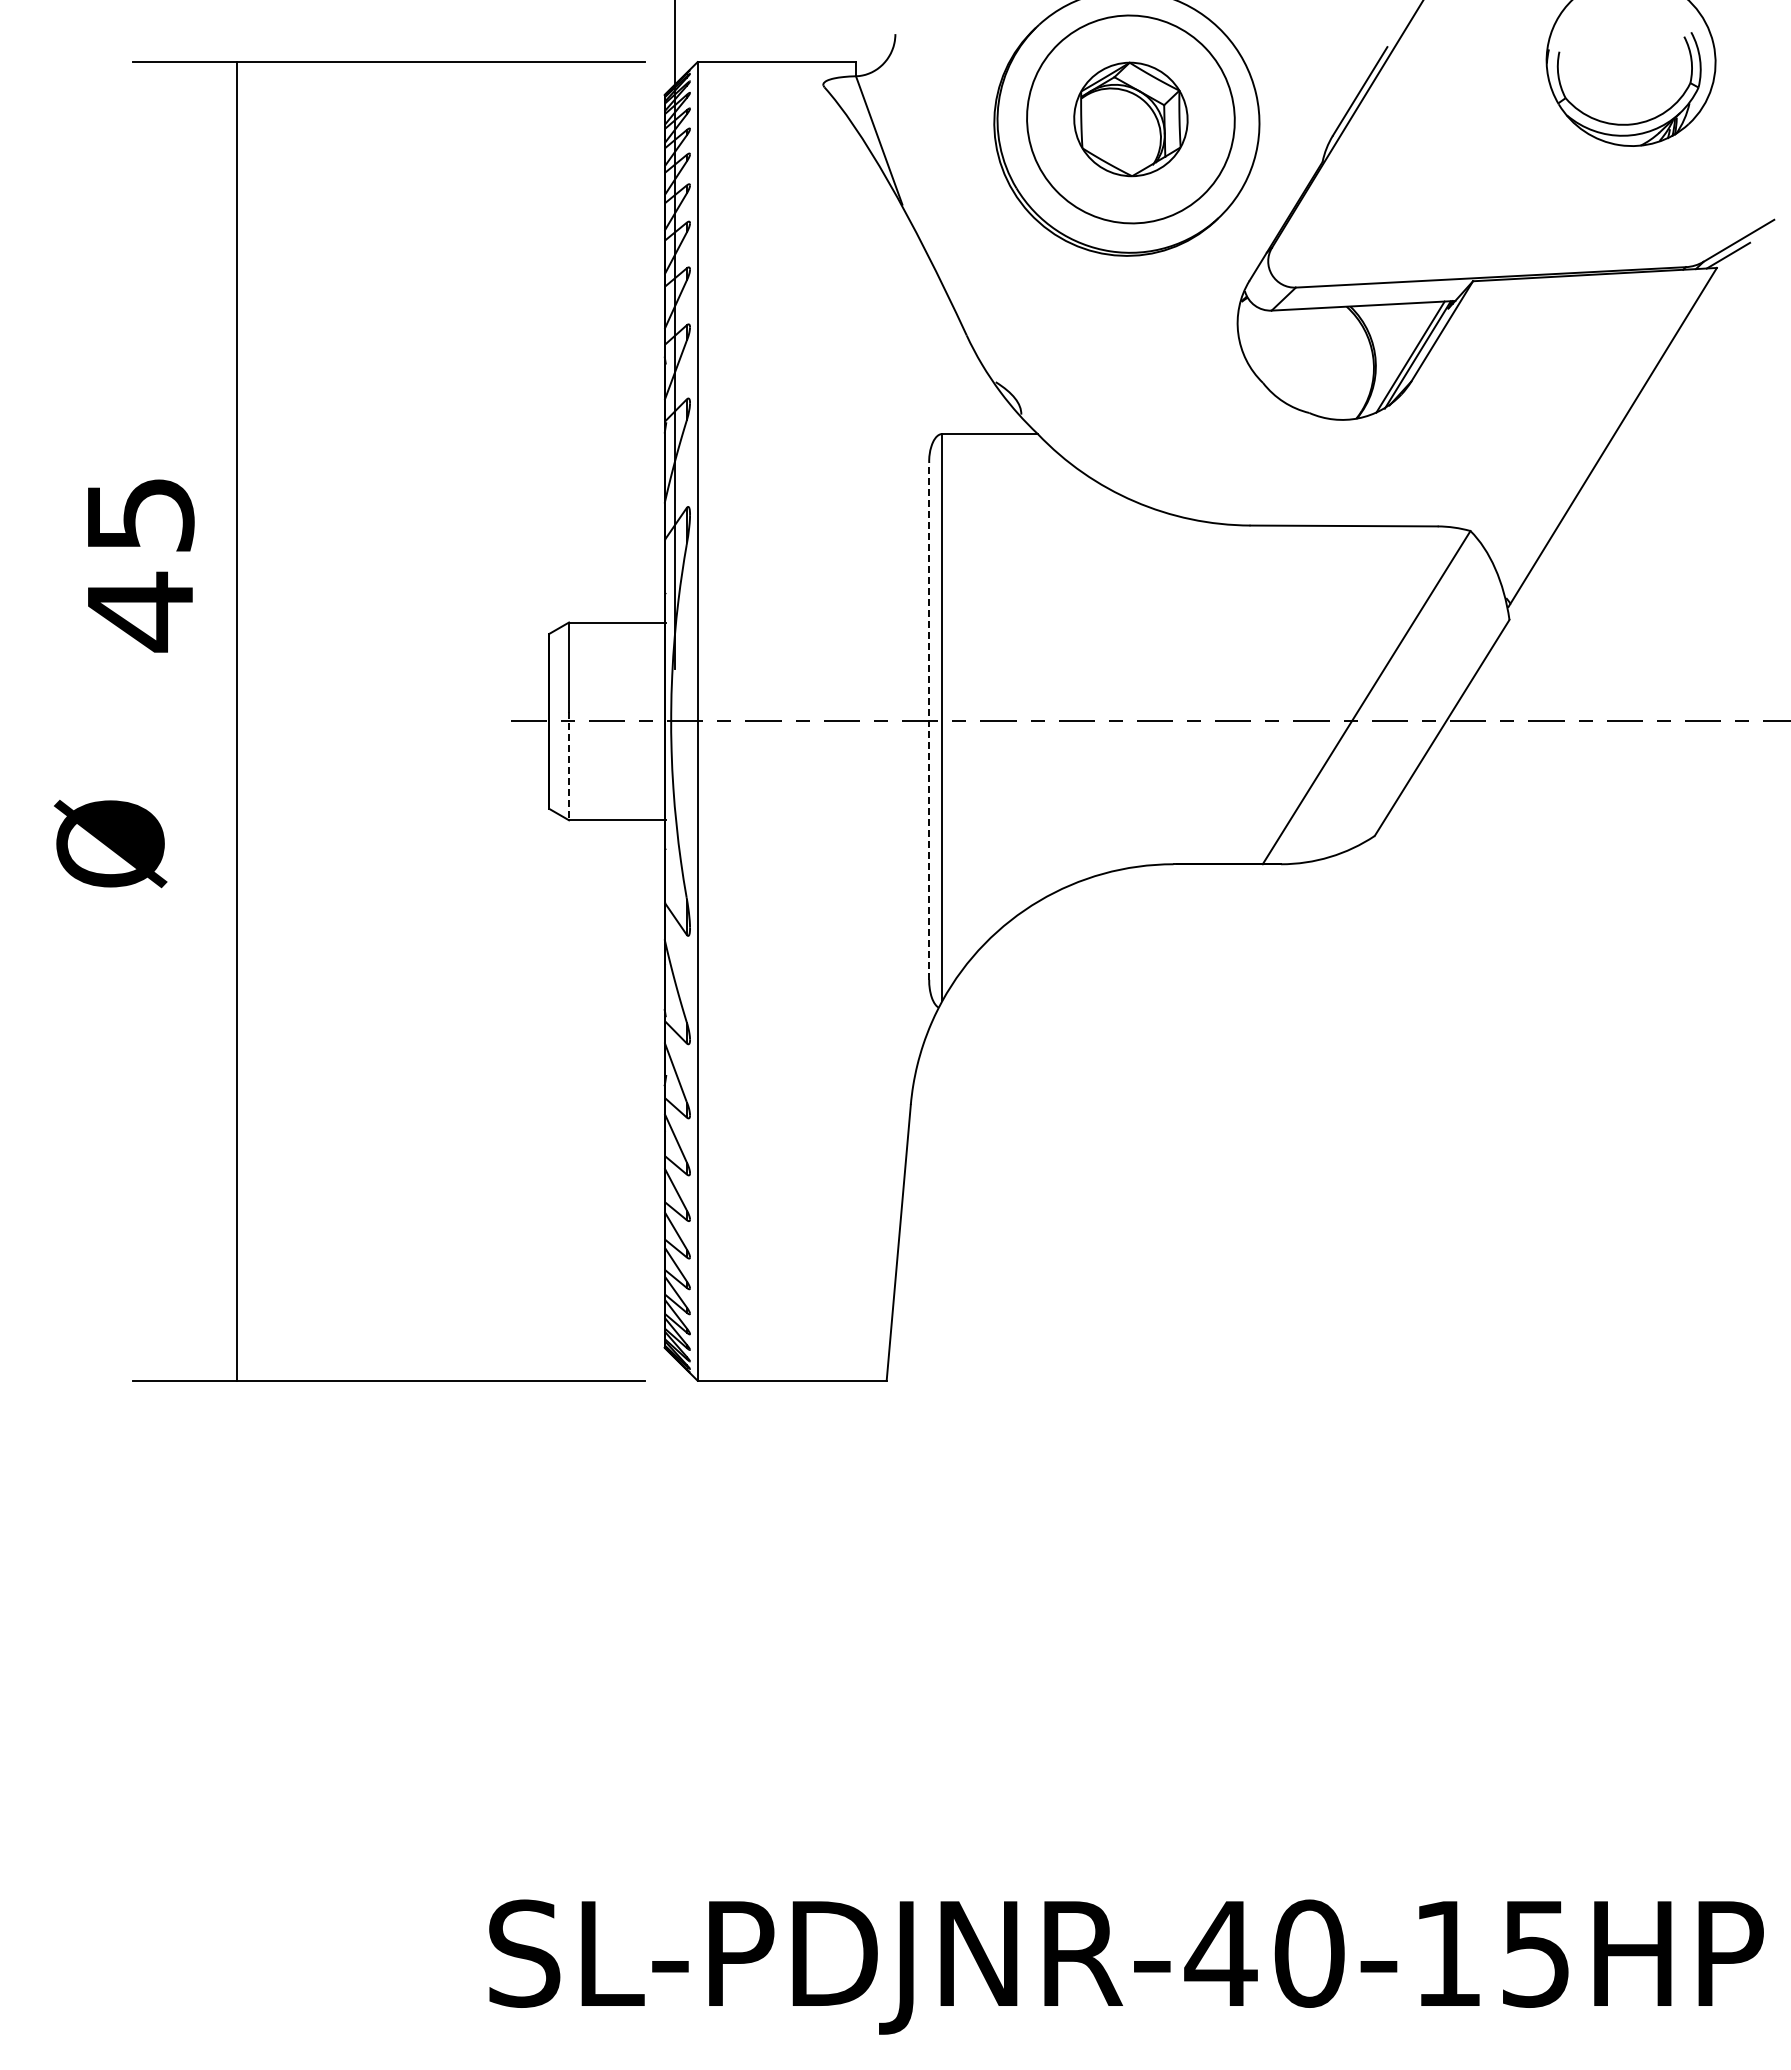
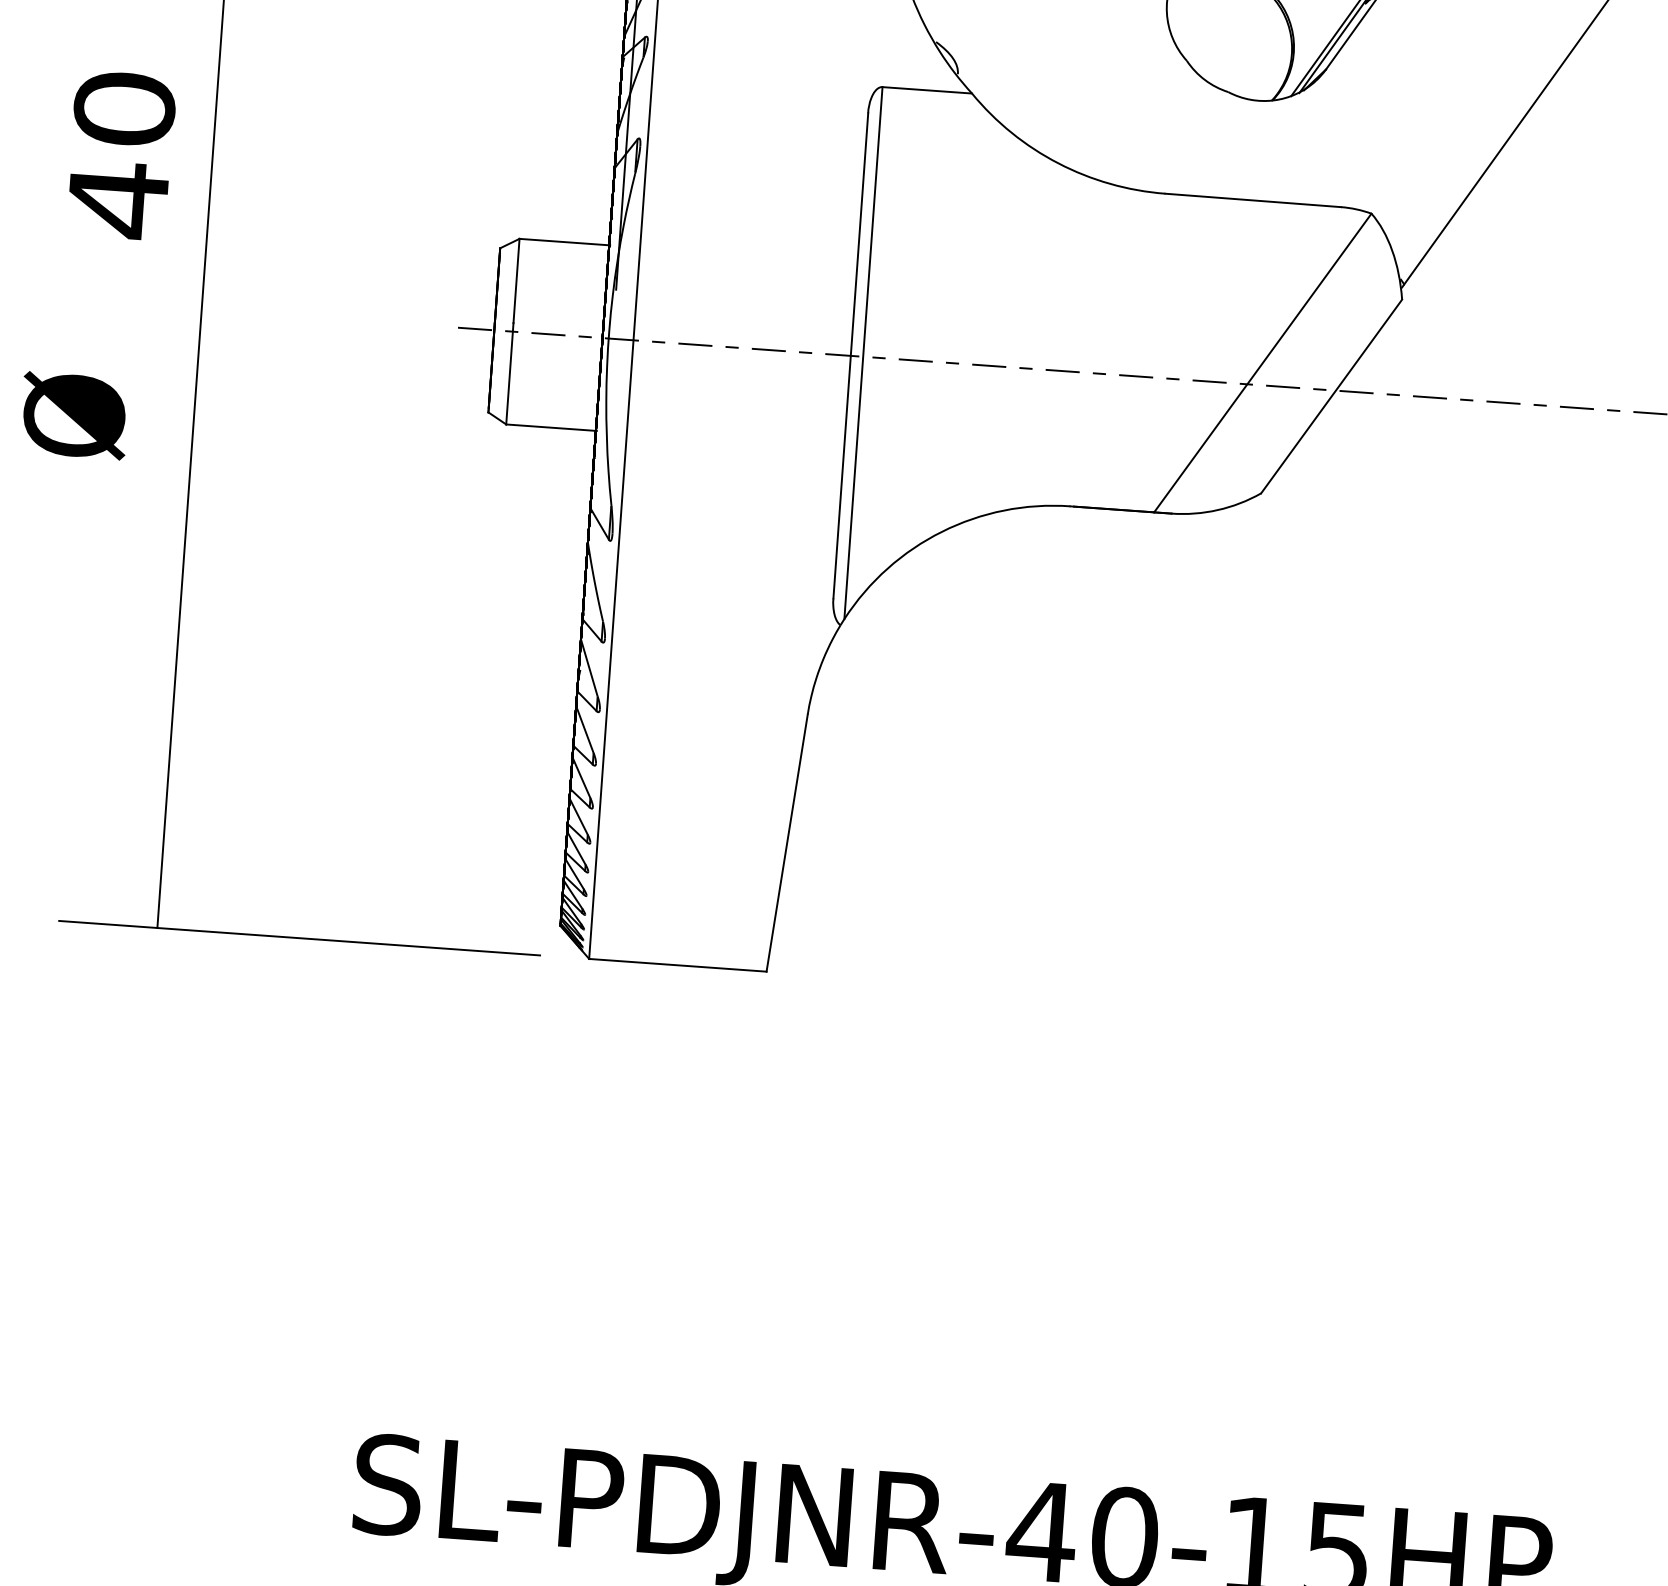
text: (140, 514) -> (124, 108), 45 -> 40
line: (929, 720) -> (851, 355), dashed -> solid
line: (569, 766) -> (510, 374), dashed -> solid

